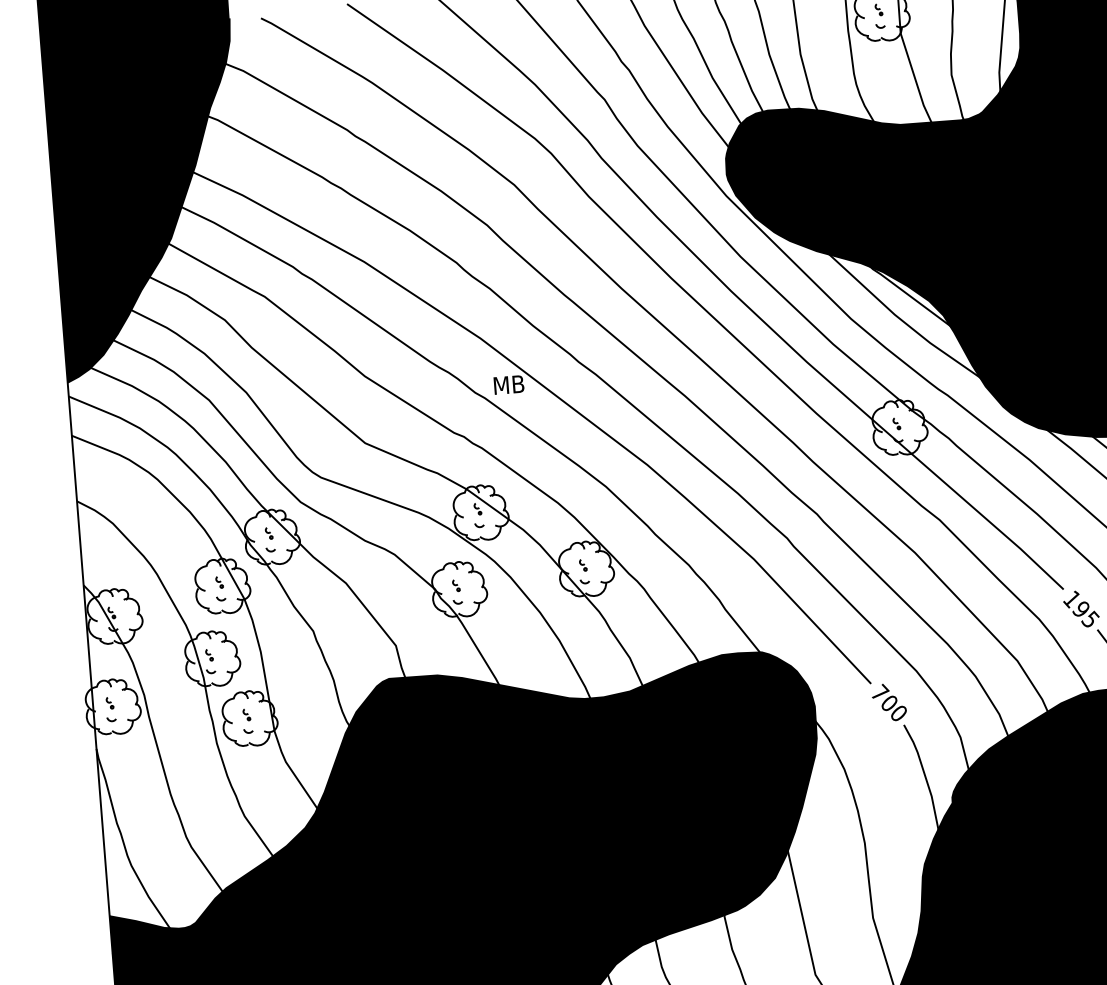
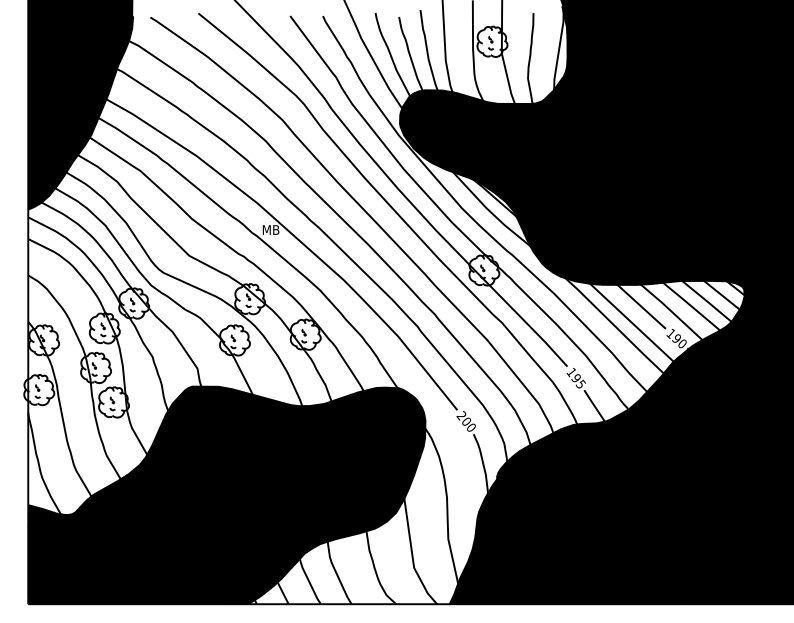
text: (879, 692) -> (461, 415), 700 -> 200

